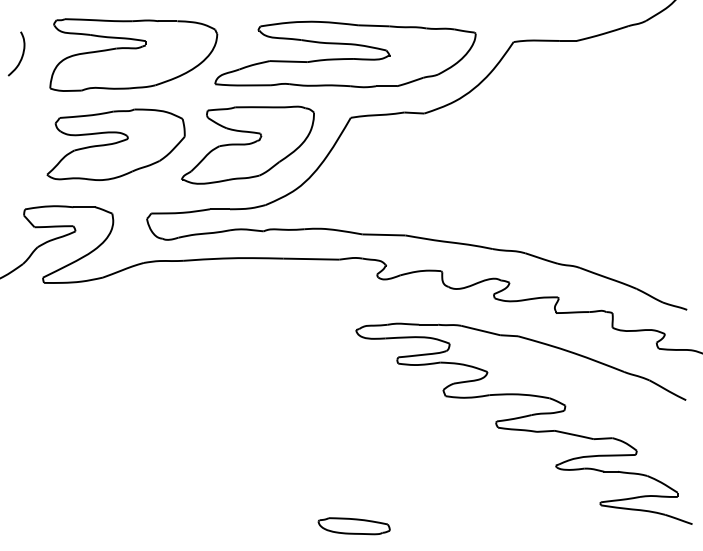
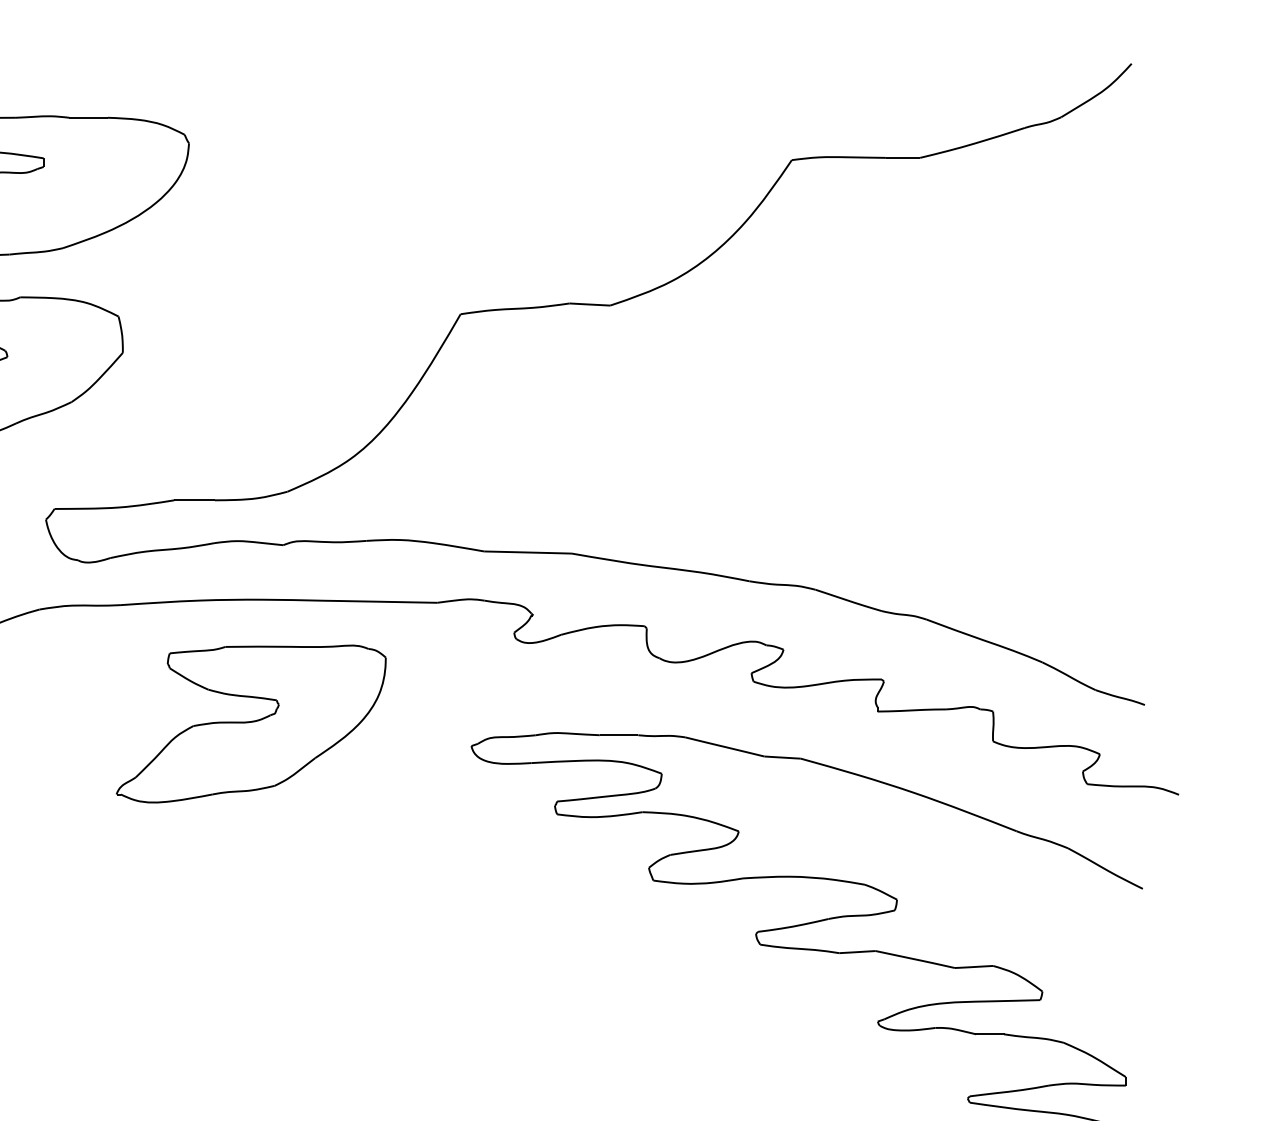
part: (345, 54) -> (449, 185), removed
part: (247, 144) -> (250, 722), moved

